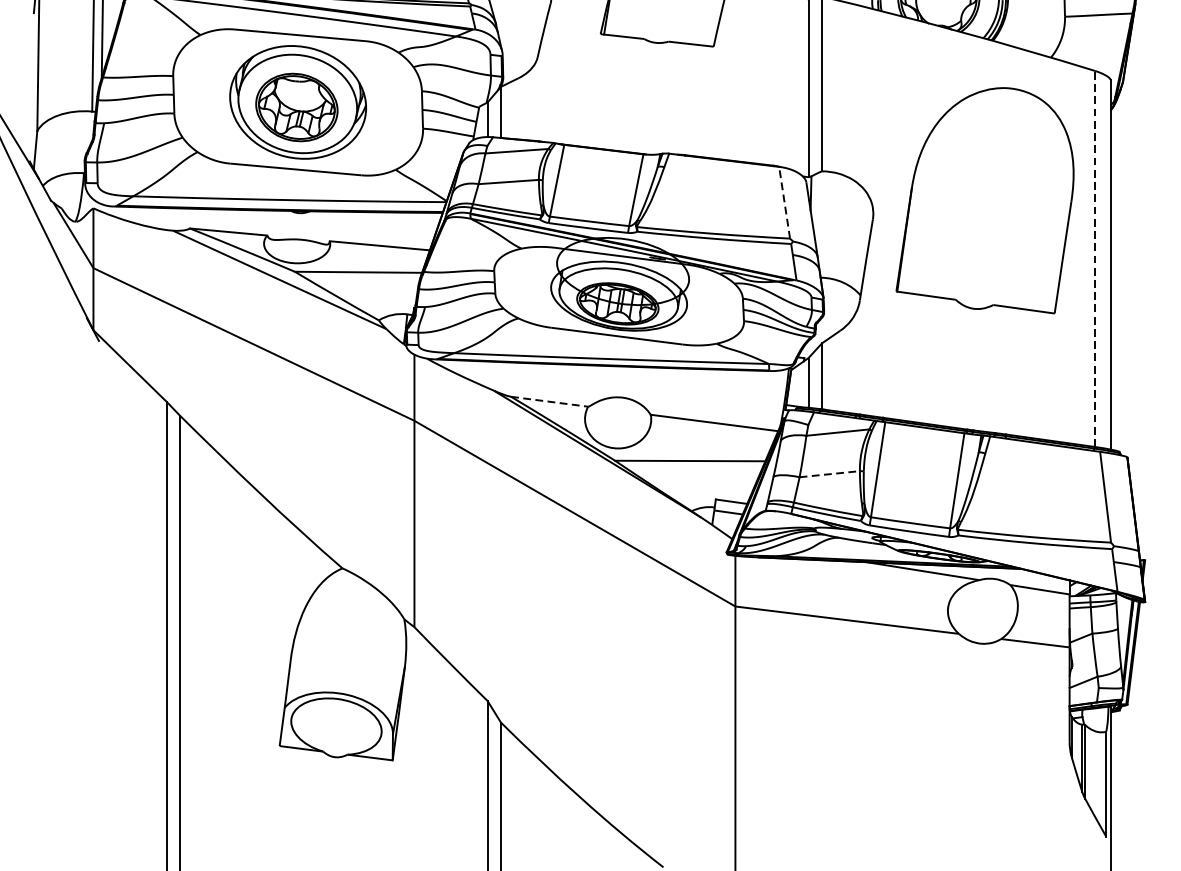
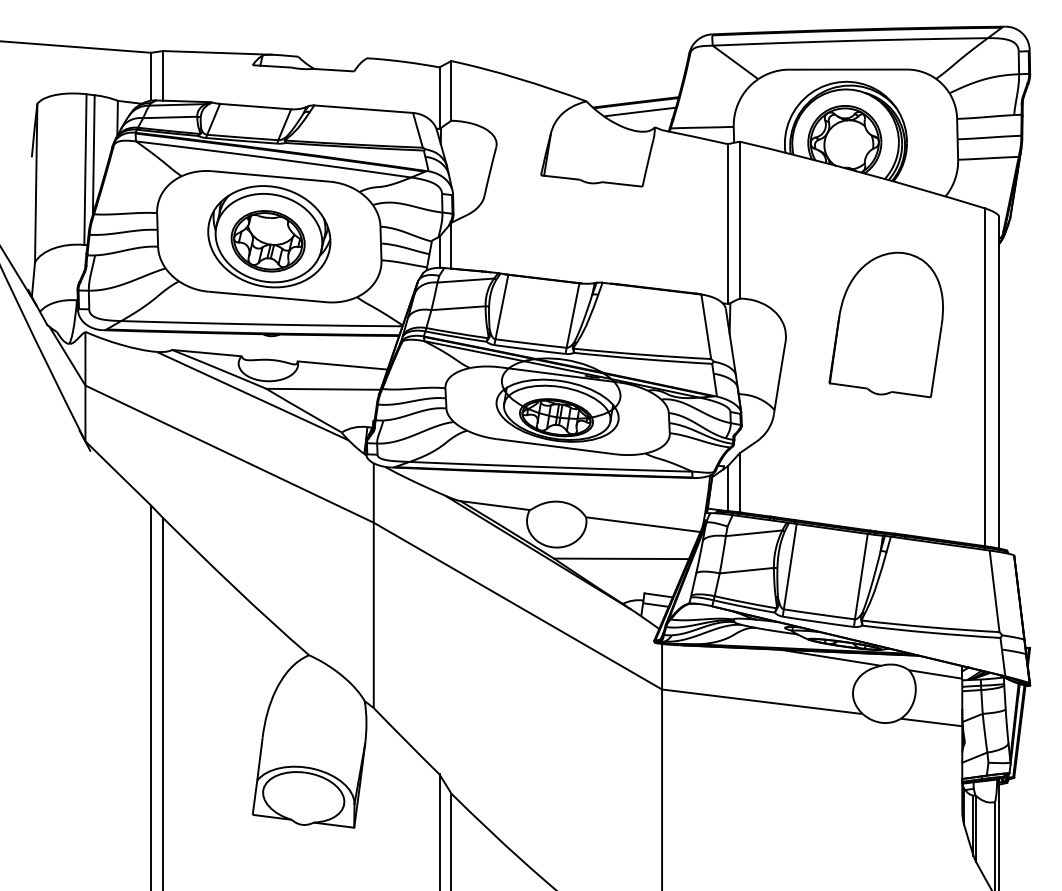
part: (984, 200) -> (885, 324), size x0.71
line: (784, 202) -> (706, 326), dashed -> solid
line: (1095, 259) -> (985, 377), dashed -> solid
line: (549, 401) -> (495, 505), dashed -> solid
line: (830, 474) -> (747, 570), dashed -> solid

